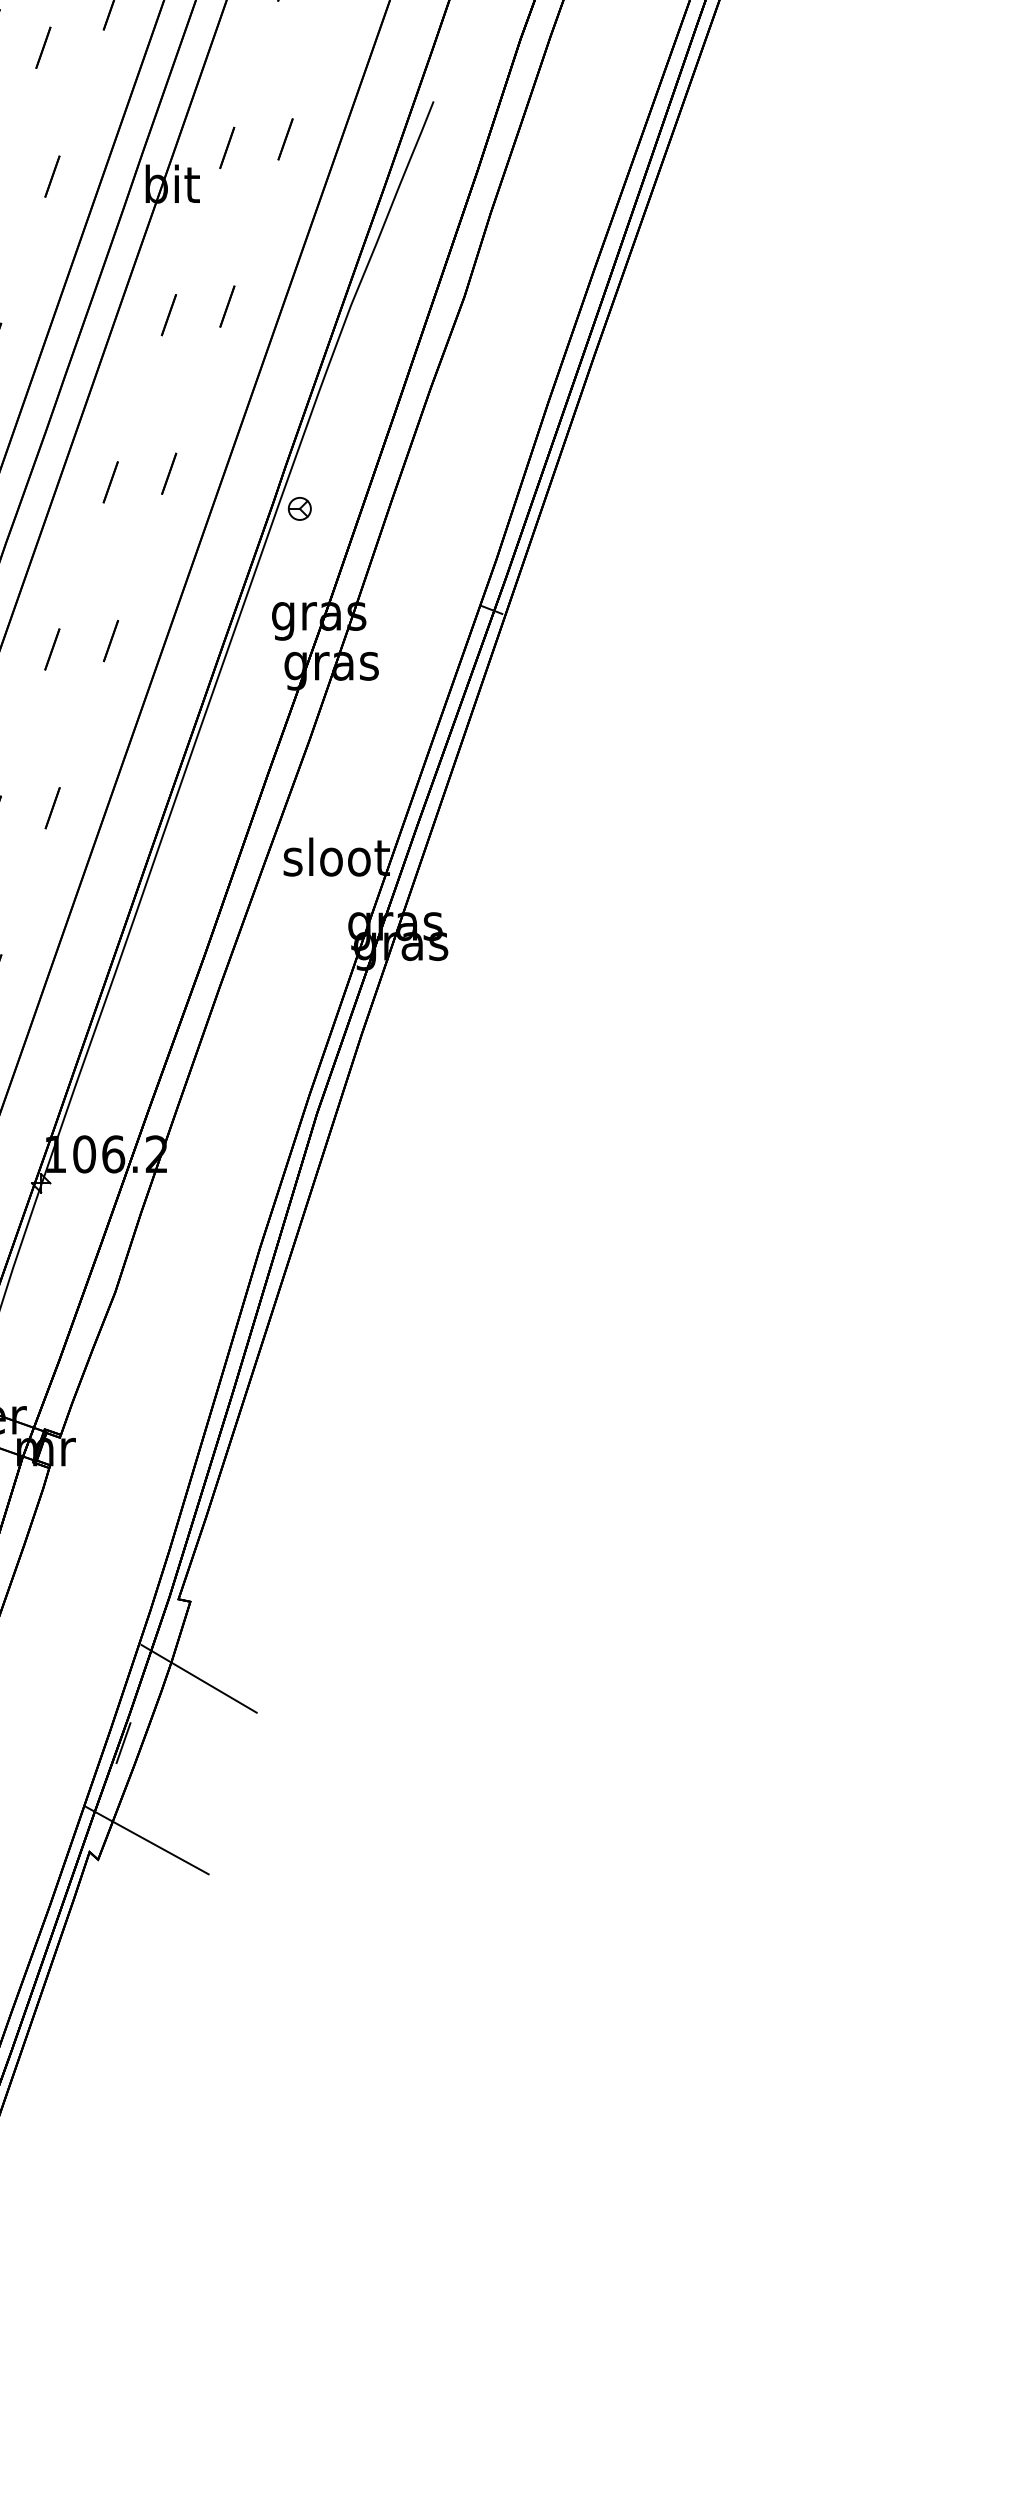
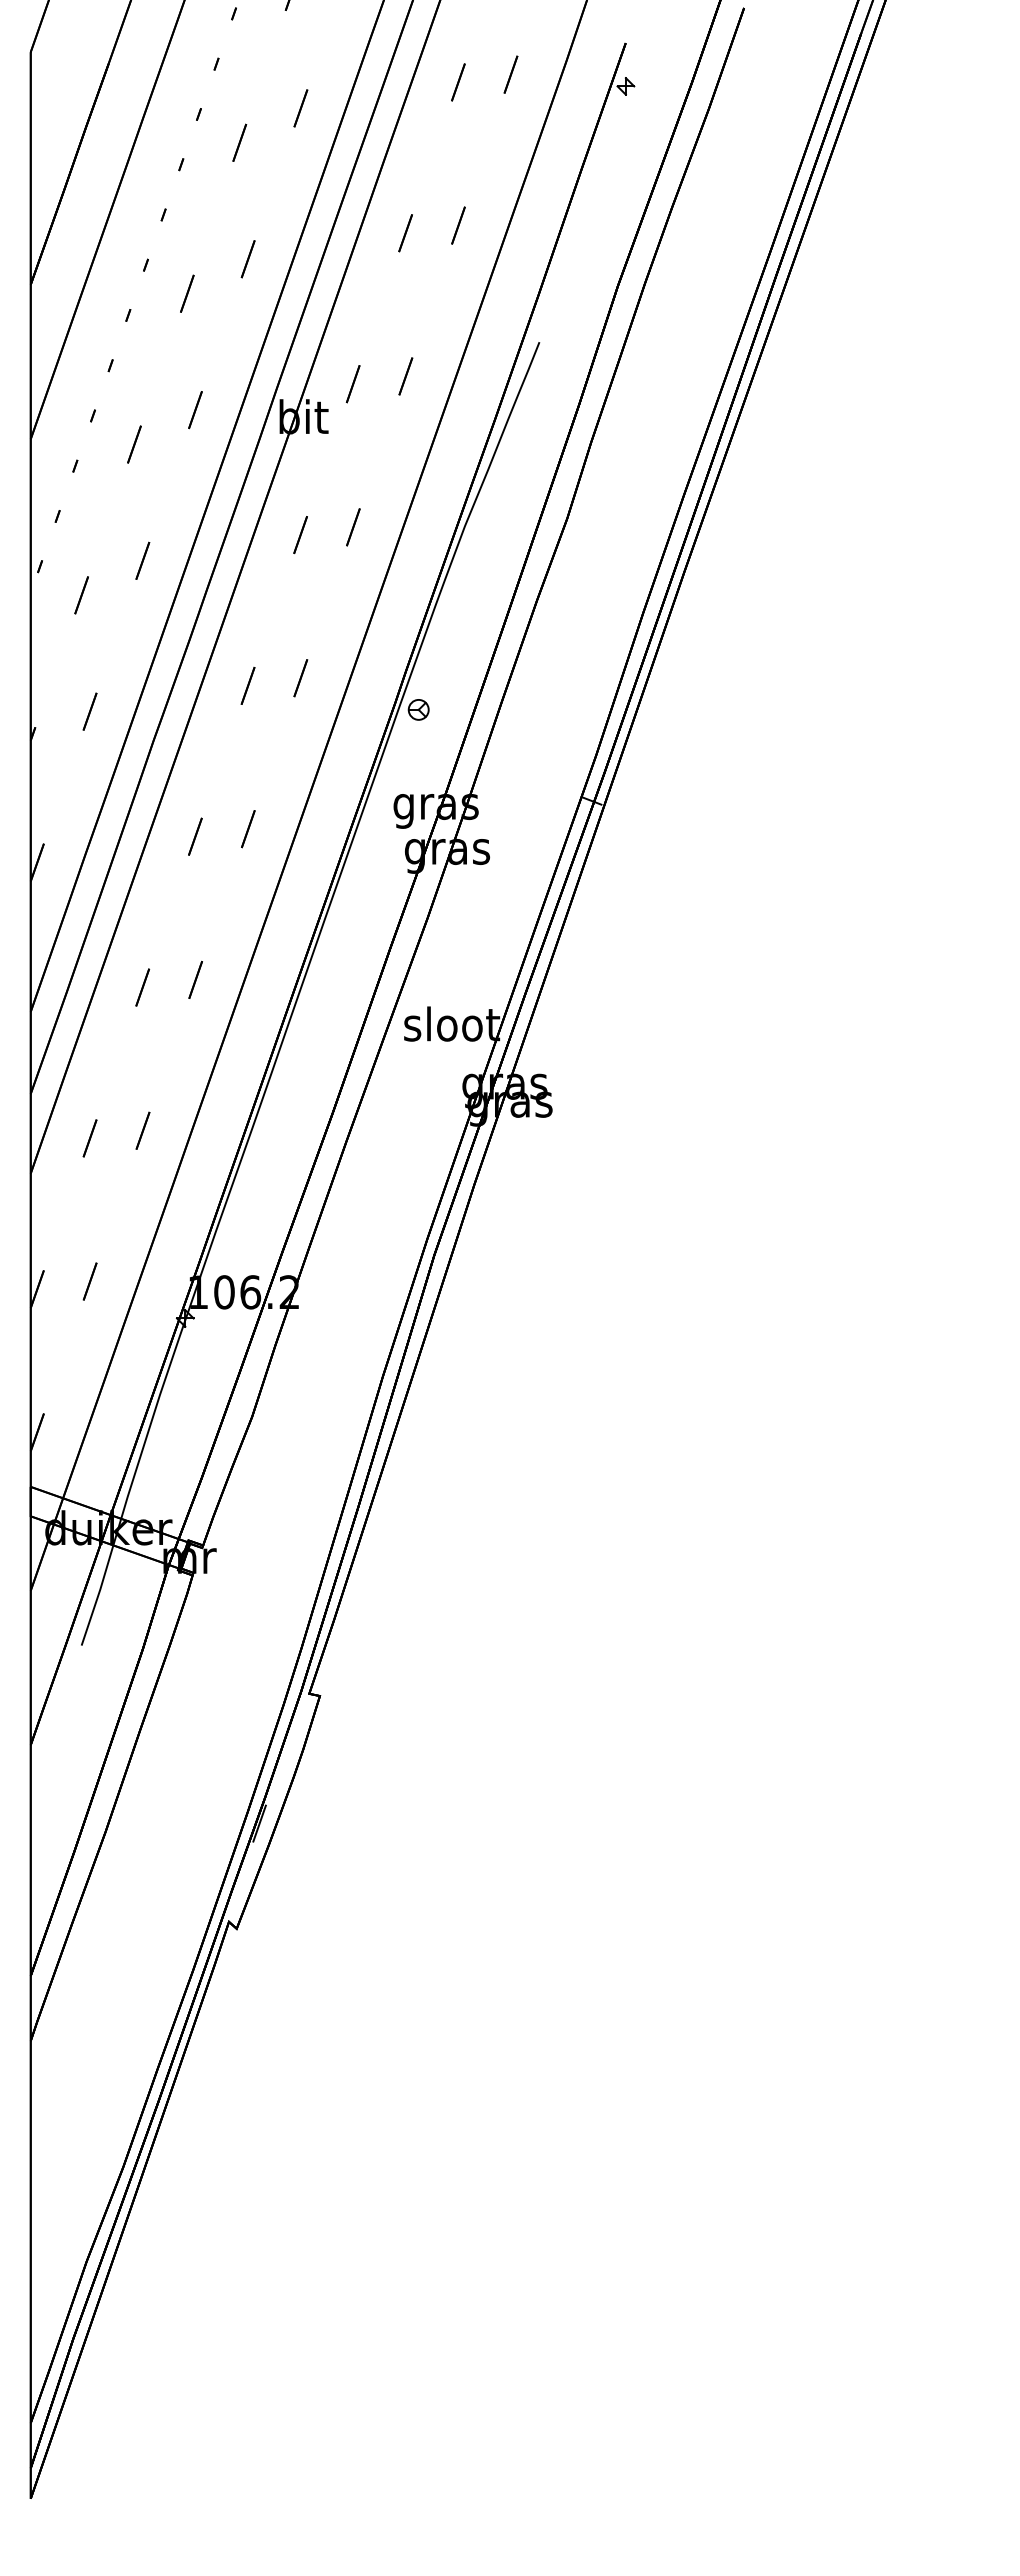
line: (198, 1678) -> (327, 1765), removed
line: (146, 1839) -> (280, 1910), removed

